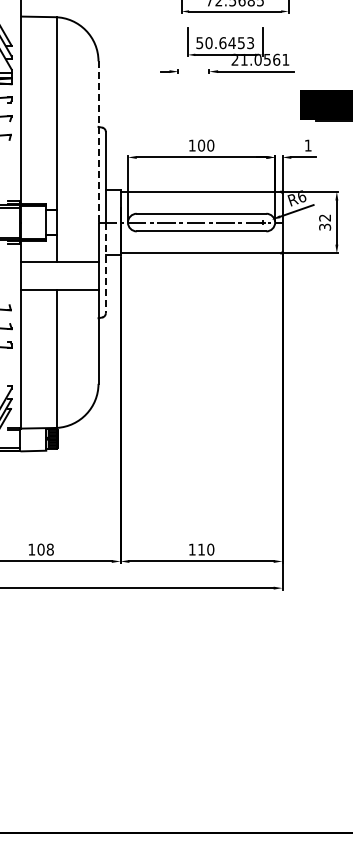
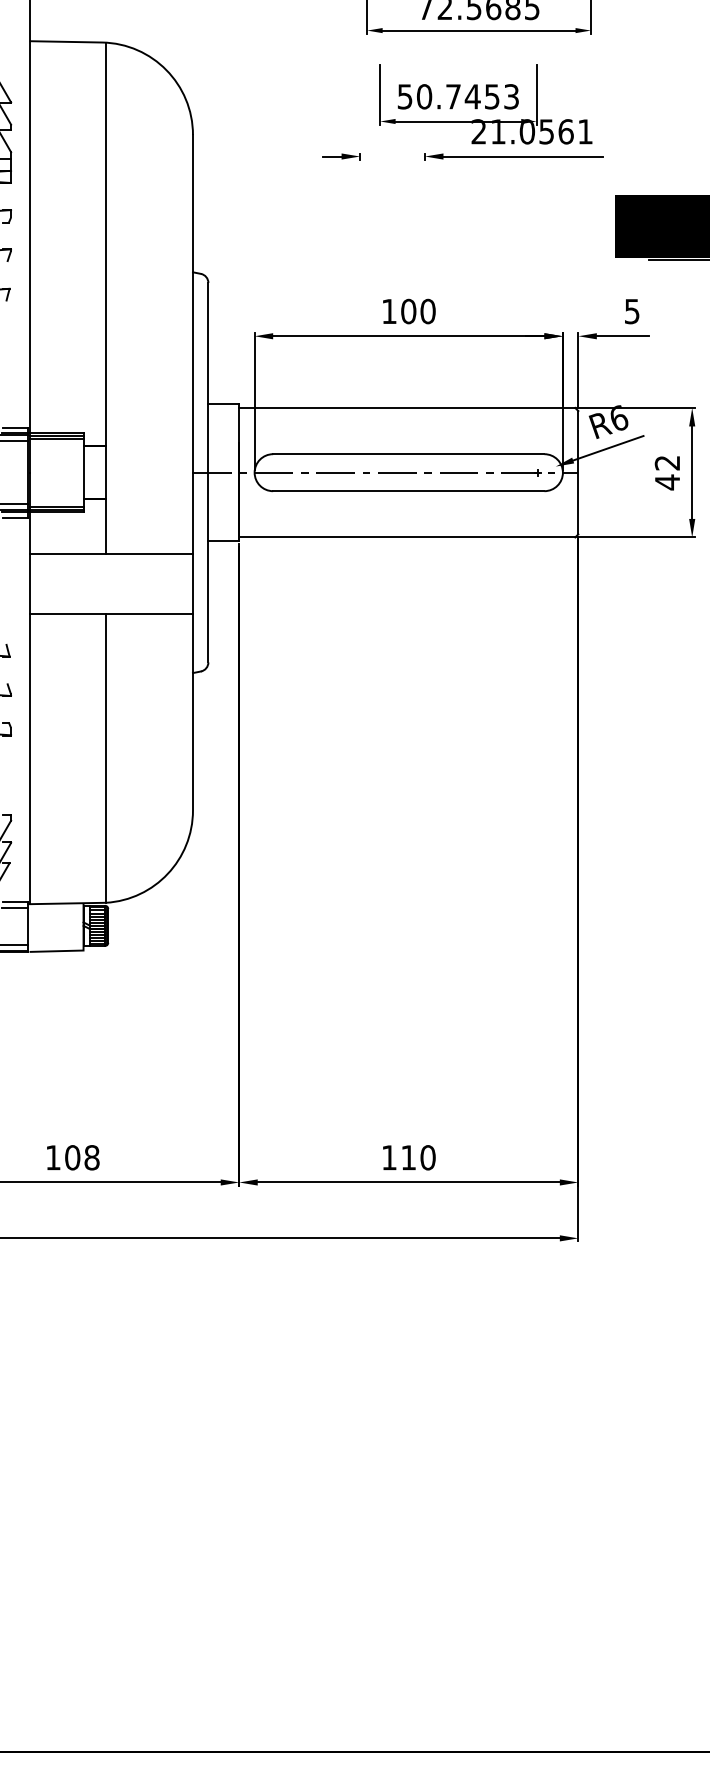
text: (222, 43) -> (452, 97), 50.6453 -> 50.7453
line: (98, 141) -> (192, 302), dashed -> solid
text: (307, 145) -> (630, 311), 1 -> 5
text: (325, 227) -> (668, 482), 32 -> 42
line: (105, 268) -> (207, 568), dashed -> solid

